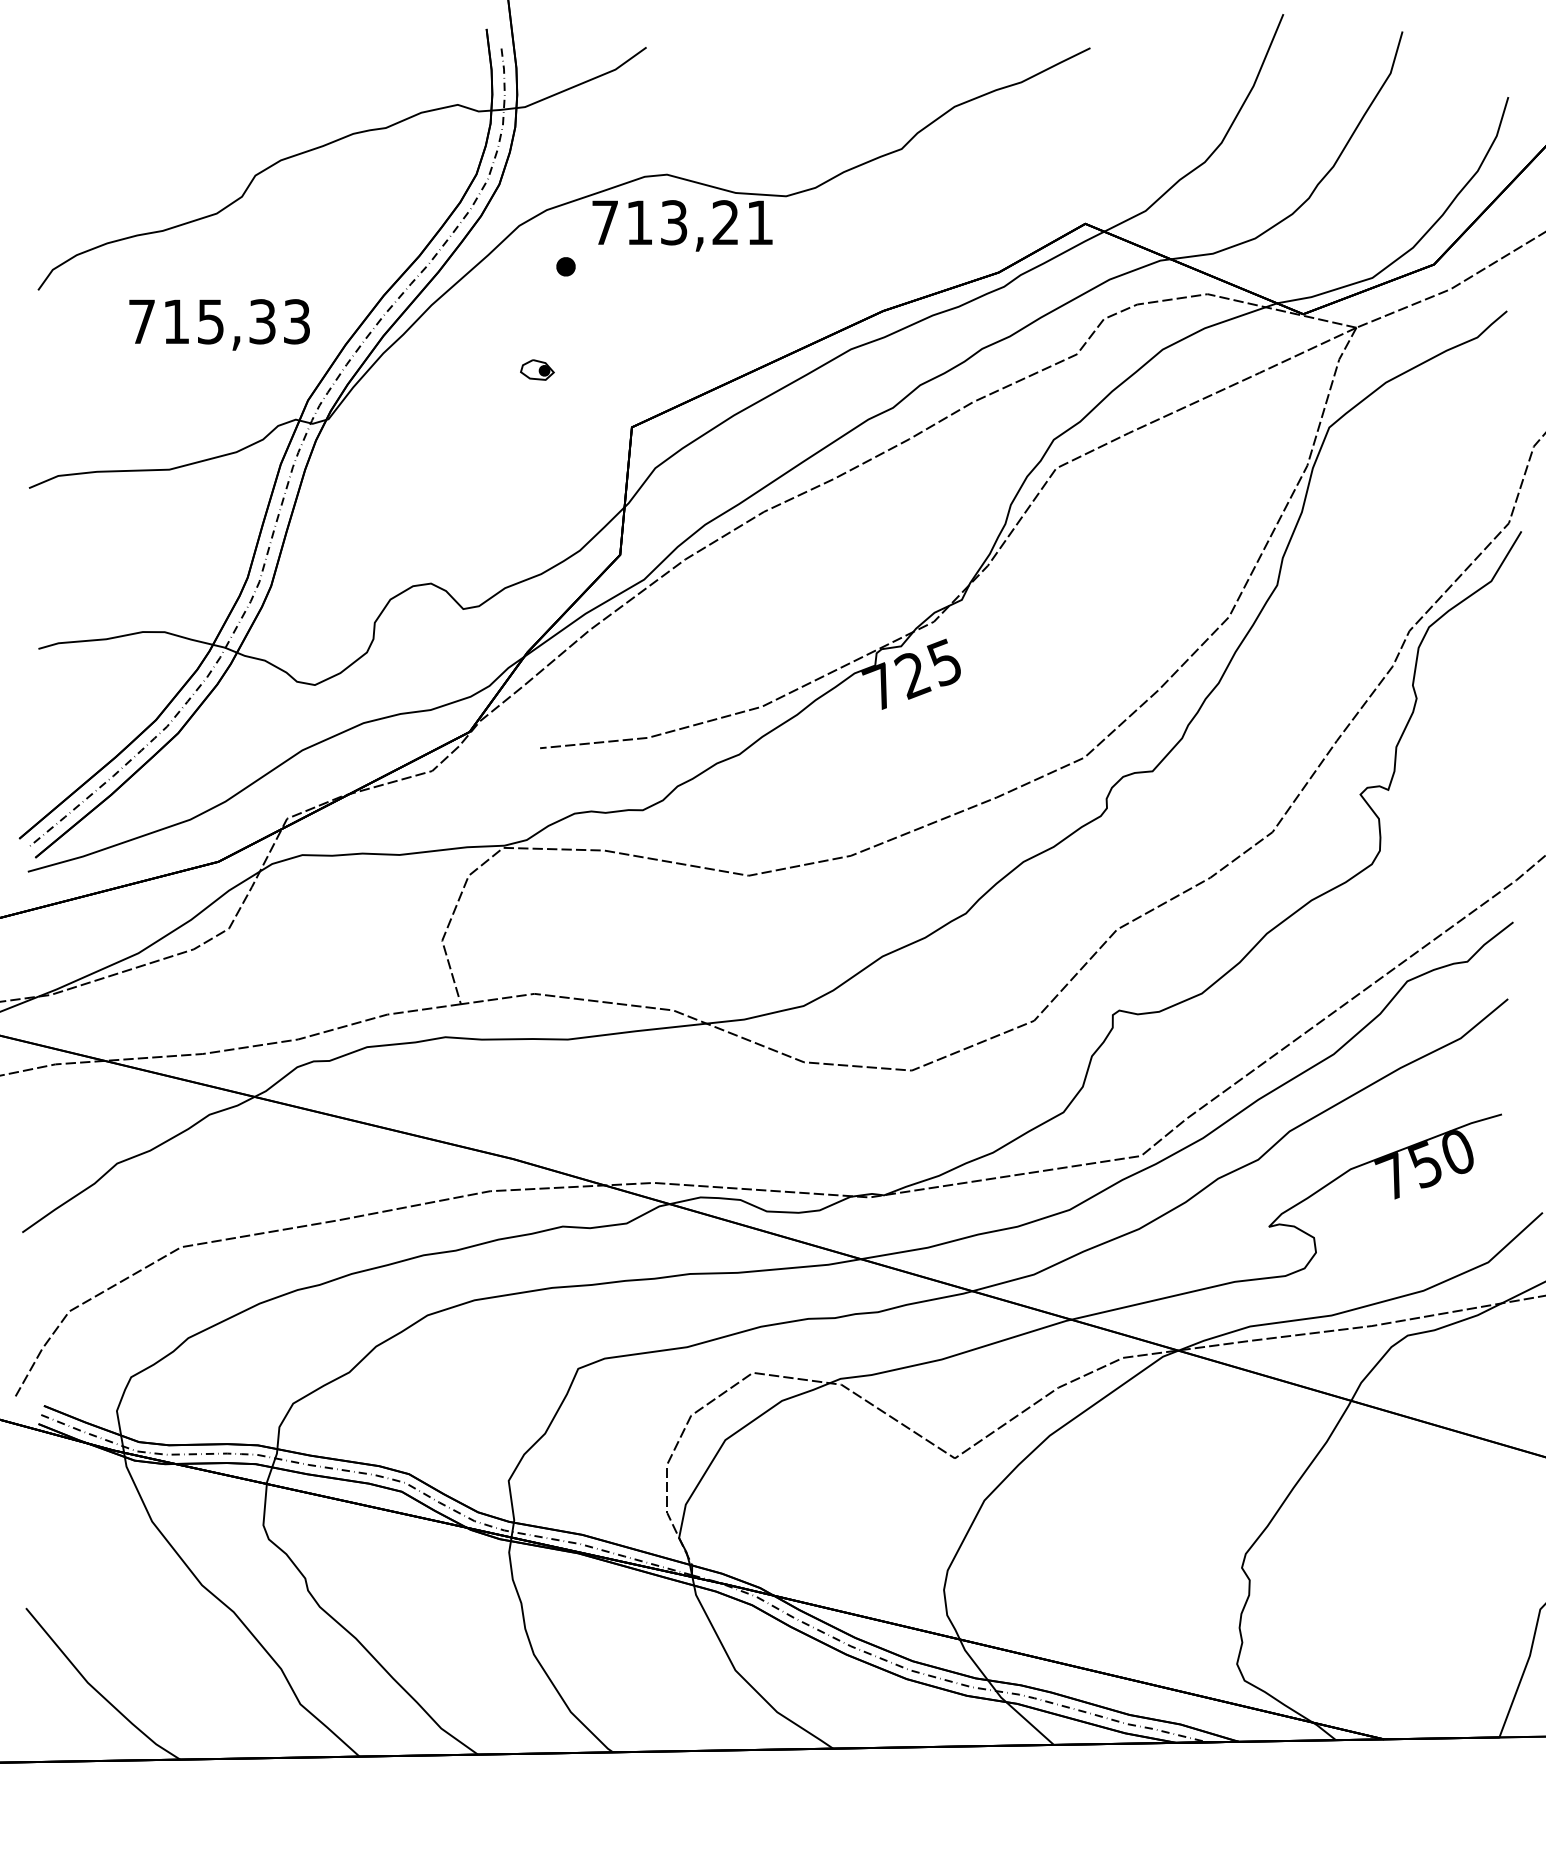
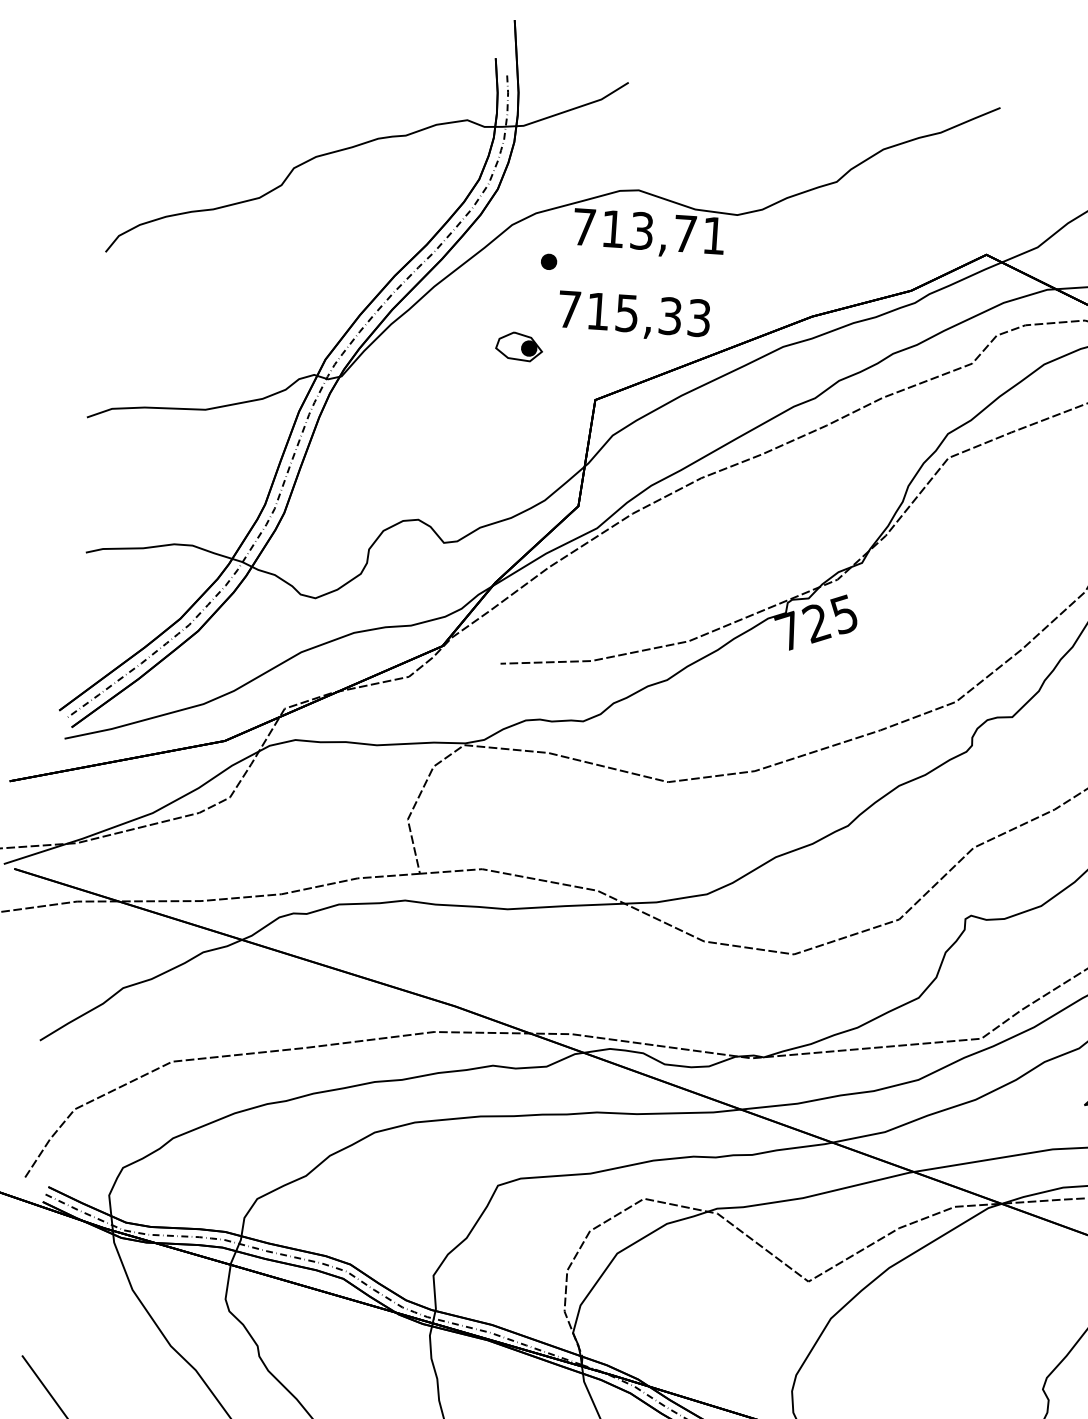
text: (725, 222) -> (685, 233), 713,21 -> 713,71
text: (219, 324) -> (634, 316), moved
part: (537, 369) -> (519, 346), size x1.67

